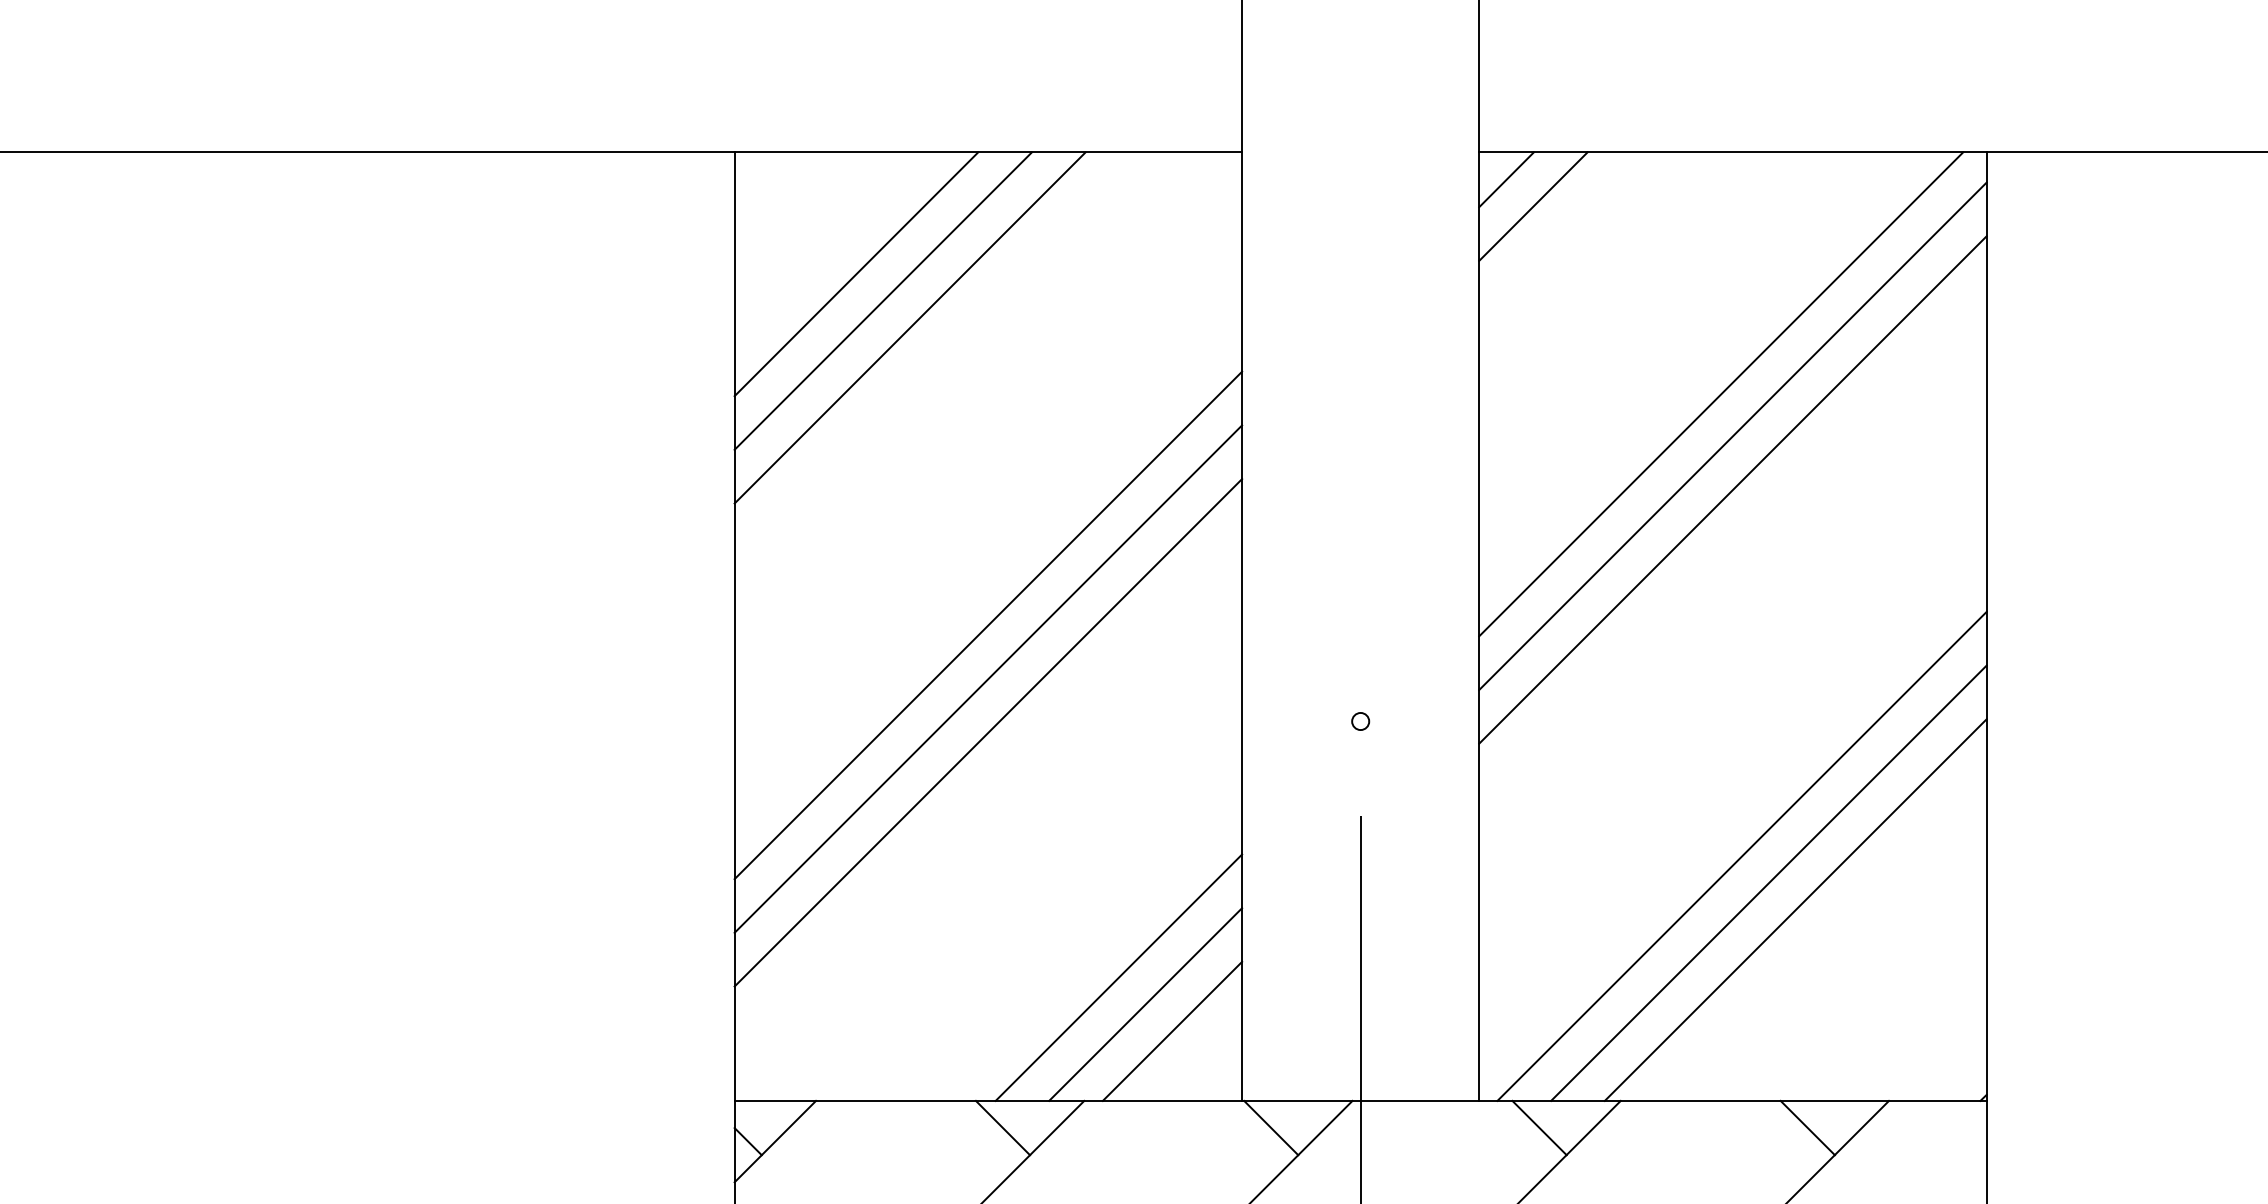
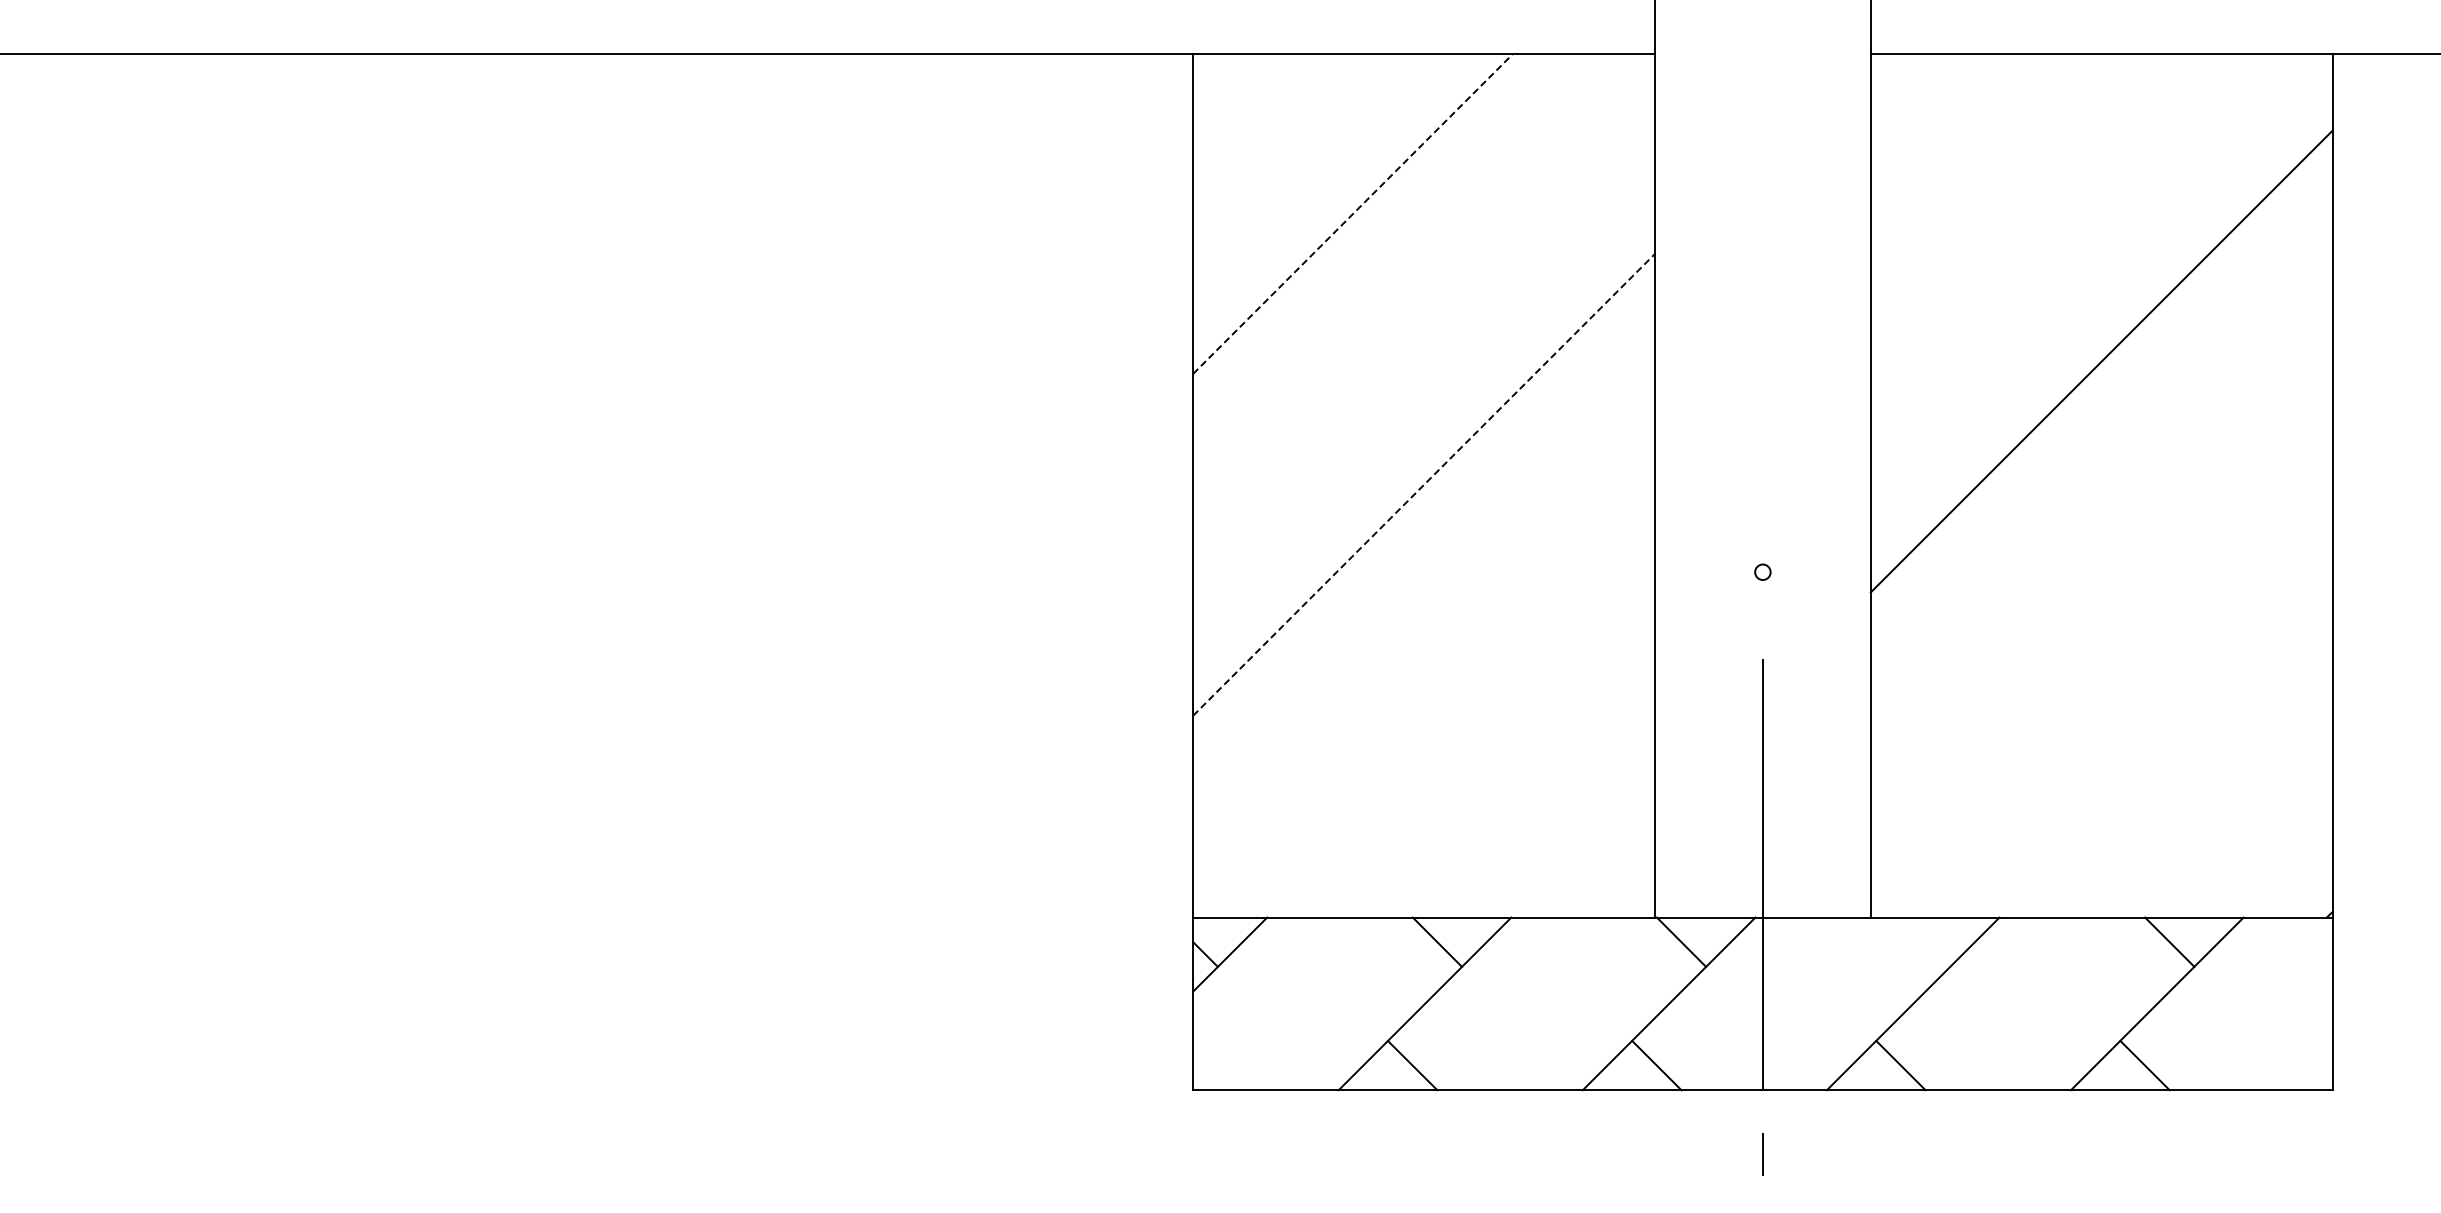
line: (1506, 180) -> (1895, 79), removed
line: (1532, 206) -> (1919, 103), removed
line: (855, 274) -> (1303, 165), removed
line: (883, 300) -> (1328, 189), removed
line: (909, 328) -> (1352, 214), solid -> dashed
line: (1720, 394) -> (2090, 274), removed
line: (1732, 436) -> (2101, 312), removed
line: (988, 625) -> (1424, 484), solid -> dashed
line: (988, 678) -> (1424, 533), removed
line: (988, 732) -> (1424, 582), removed
line: (1741, 855) -> (2109, 694), removed
line: (1769, 883) -> (2134, 719), removed
line: (1795, 909) -> (2158, 743), removed
line: (1118, 977) -> (1542, 805), removed
line: (1145, 1004) -> (1567, 829), removed
line: (1172, 1031) -> (1591, 854), removed
line: (1539, 1127) -> (1925, 941), removed

